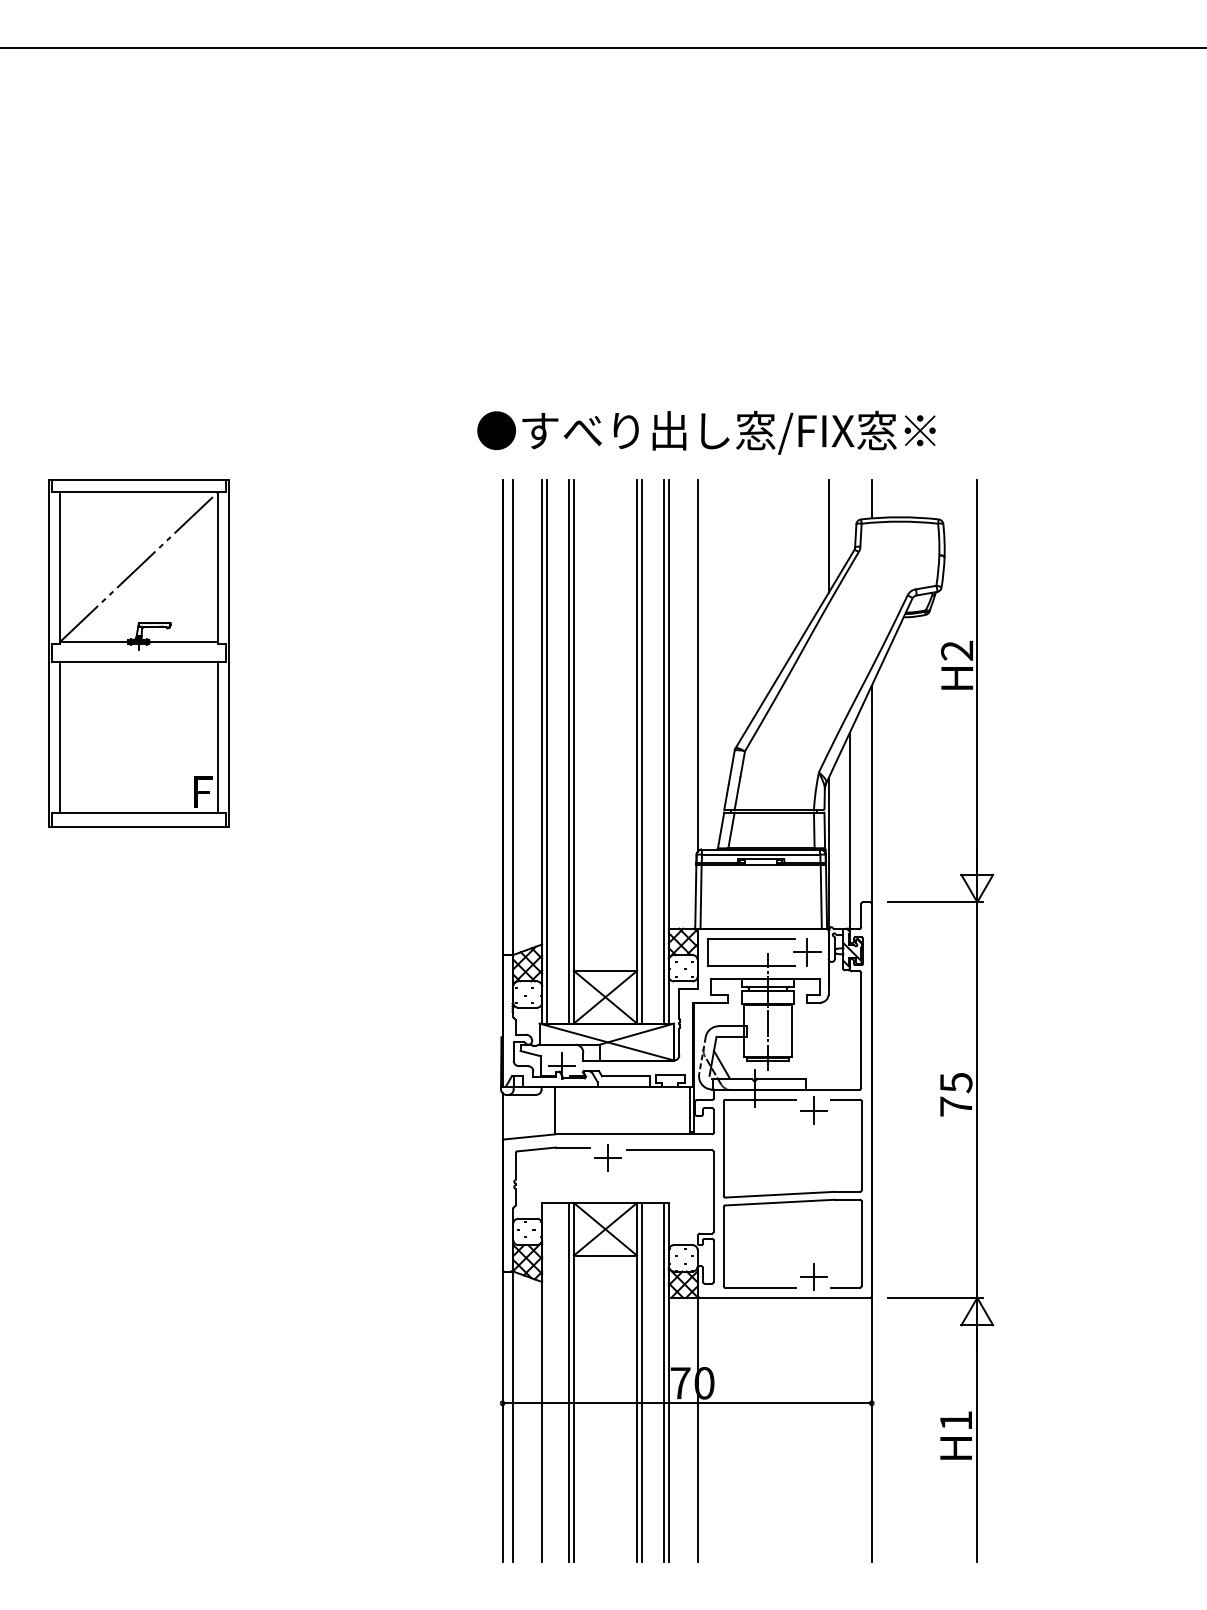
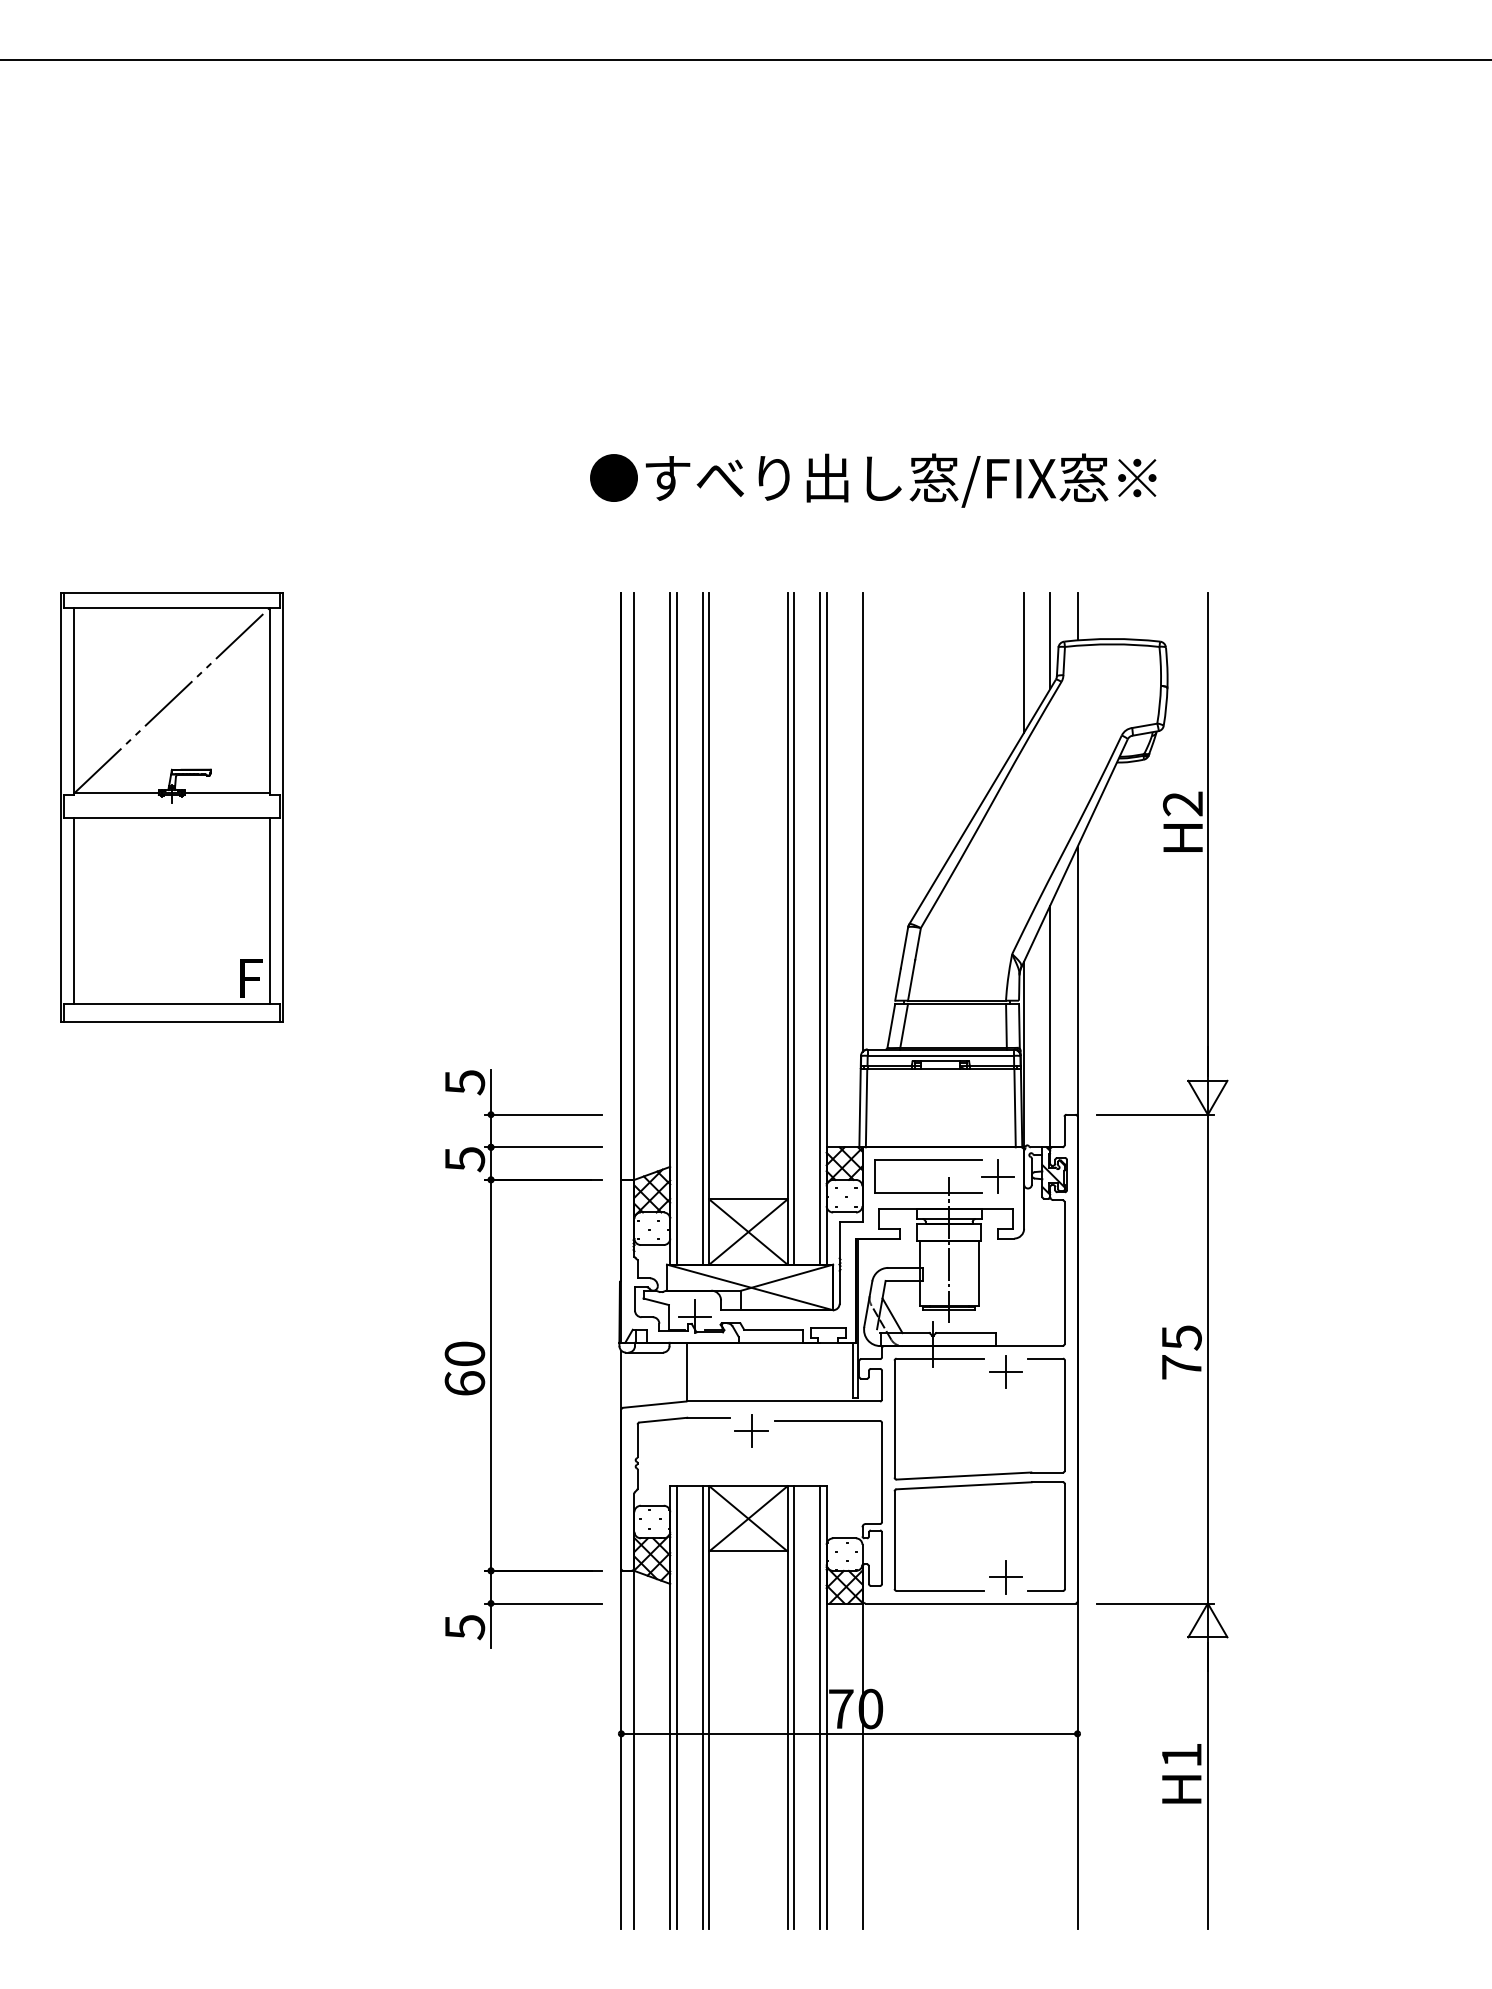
text: (706, 432) -> (873, 480), moved
line: (849, 519) -> (1050, 641), added
line: (702, 1055) -> (868, 1304), dashed -> solid
part: (397, 1099) -> (491, 1358), added
line: (547, 1382) -> (676, 1707), added

